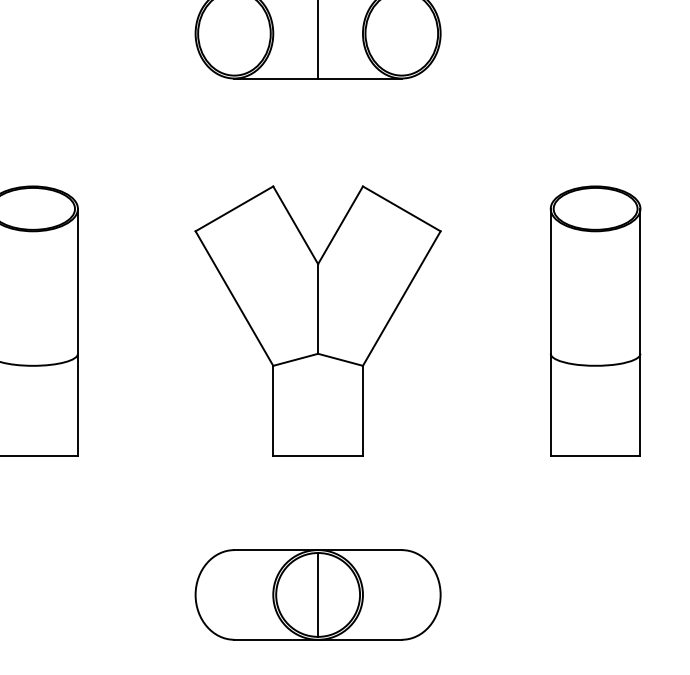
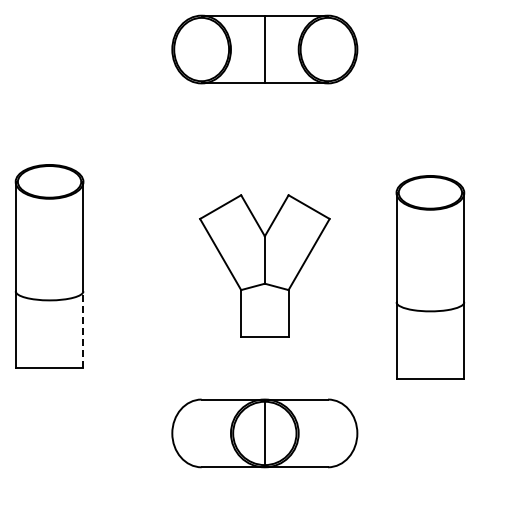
part: (317, 319) -> (264, 265), size x0.7
part: (595, 320) -> (430, 277), moved
line: (78, 404) -> (83, 329), solid -> dashed
part: (317, 595) -> (264, 433), moved

